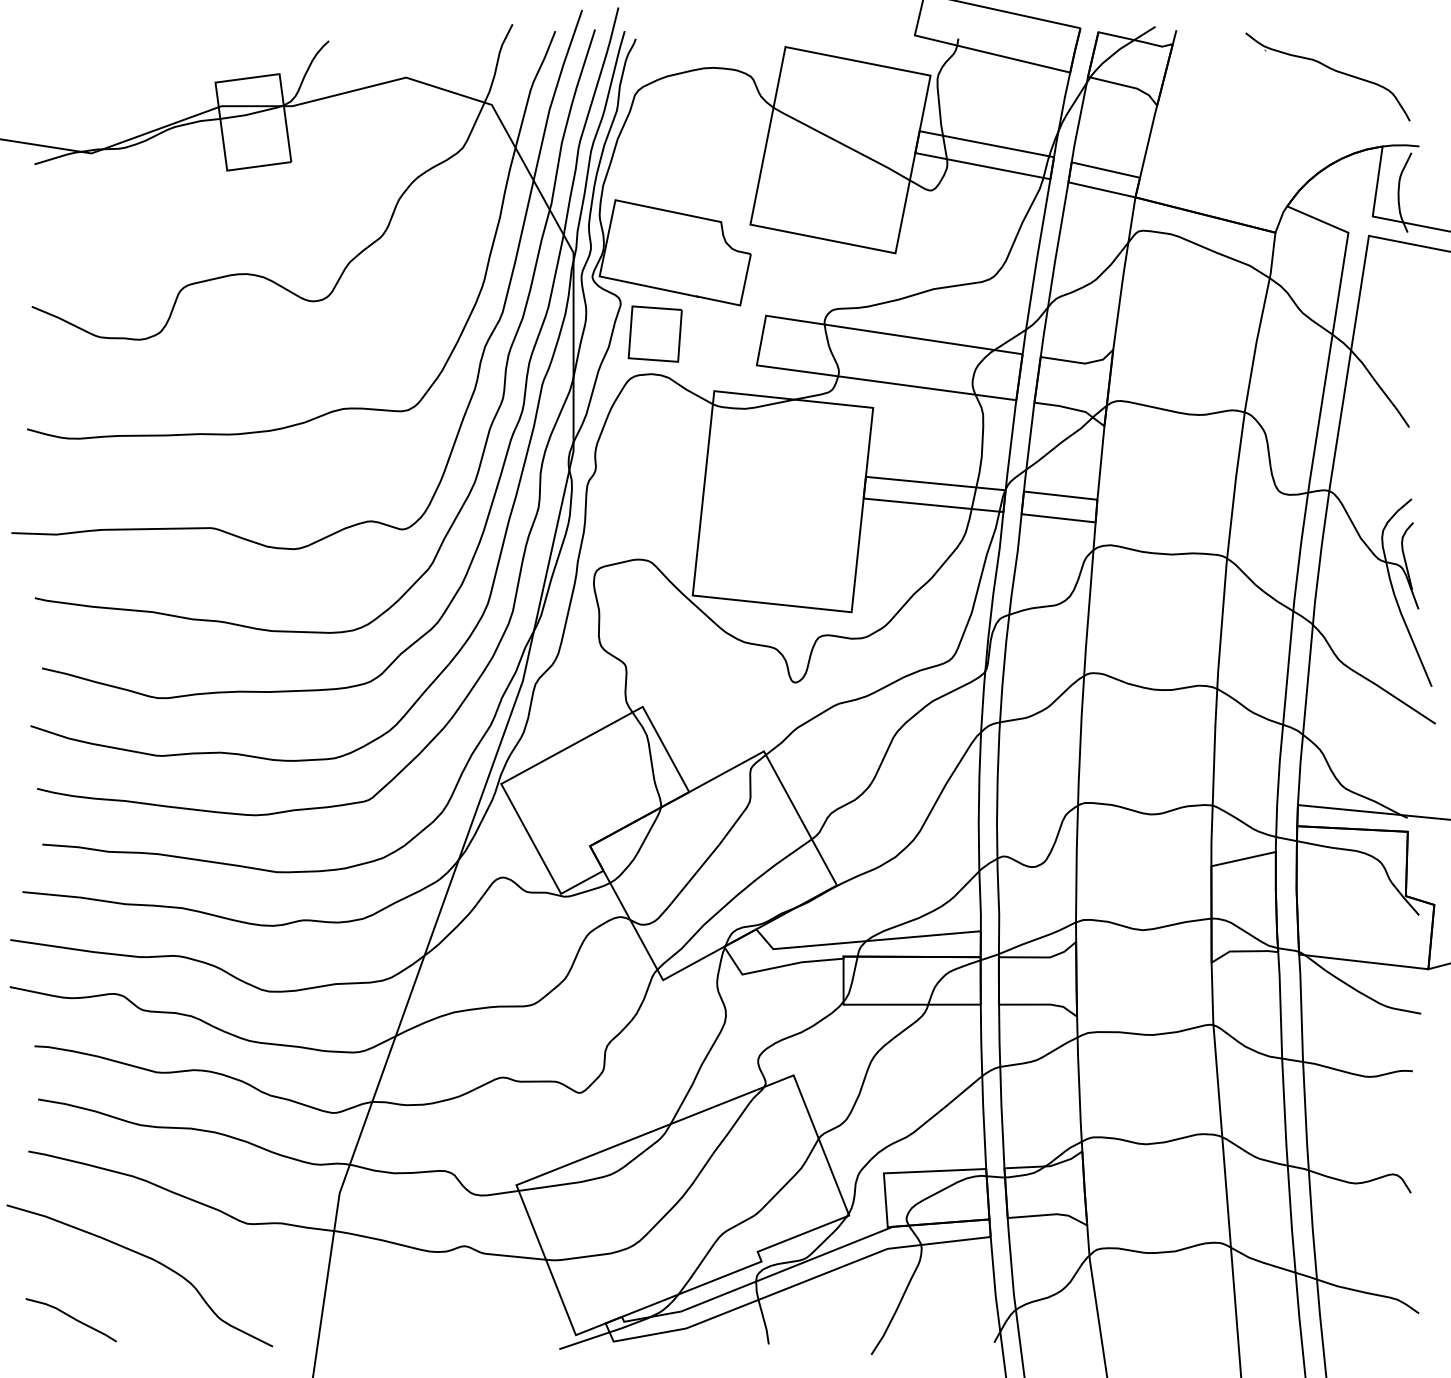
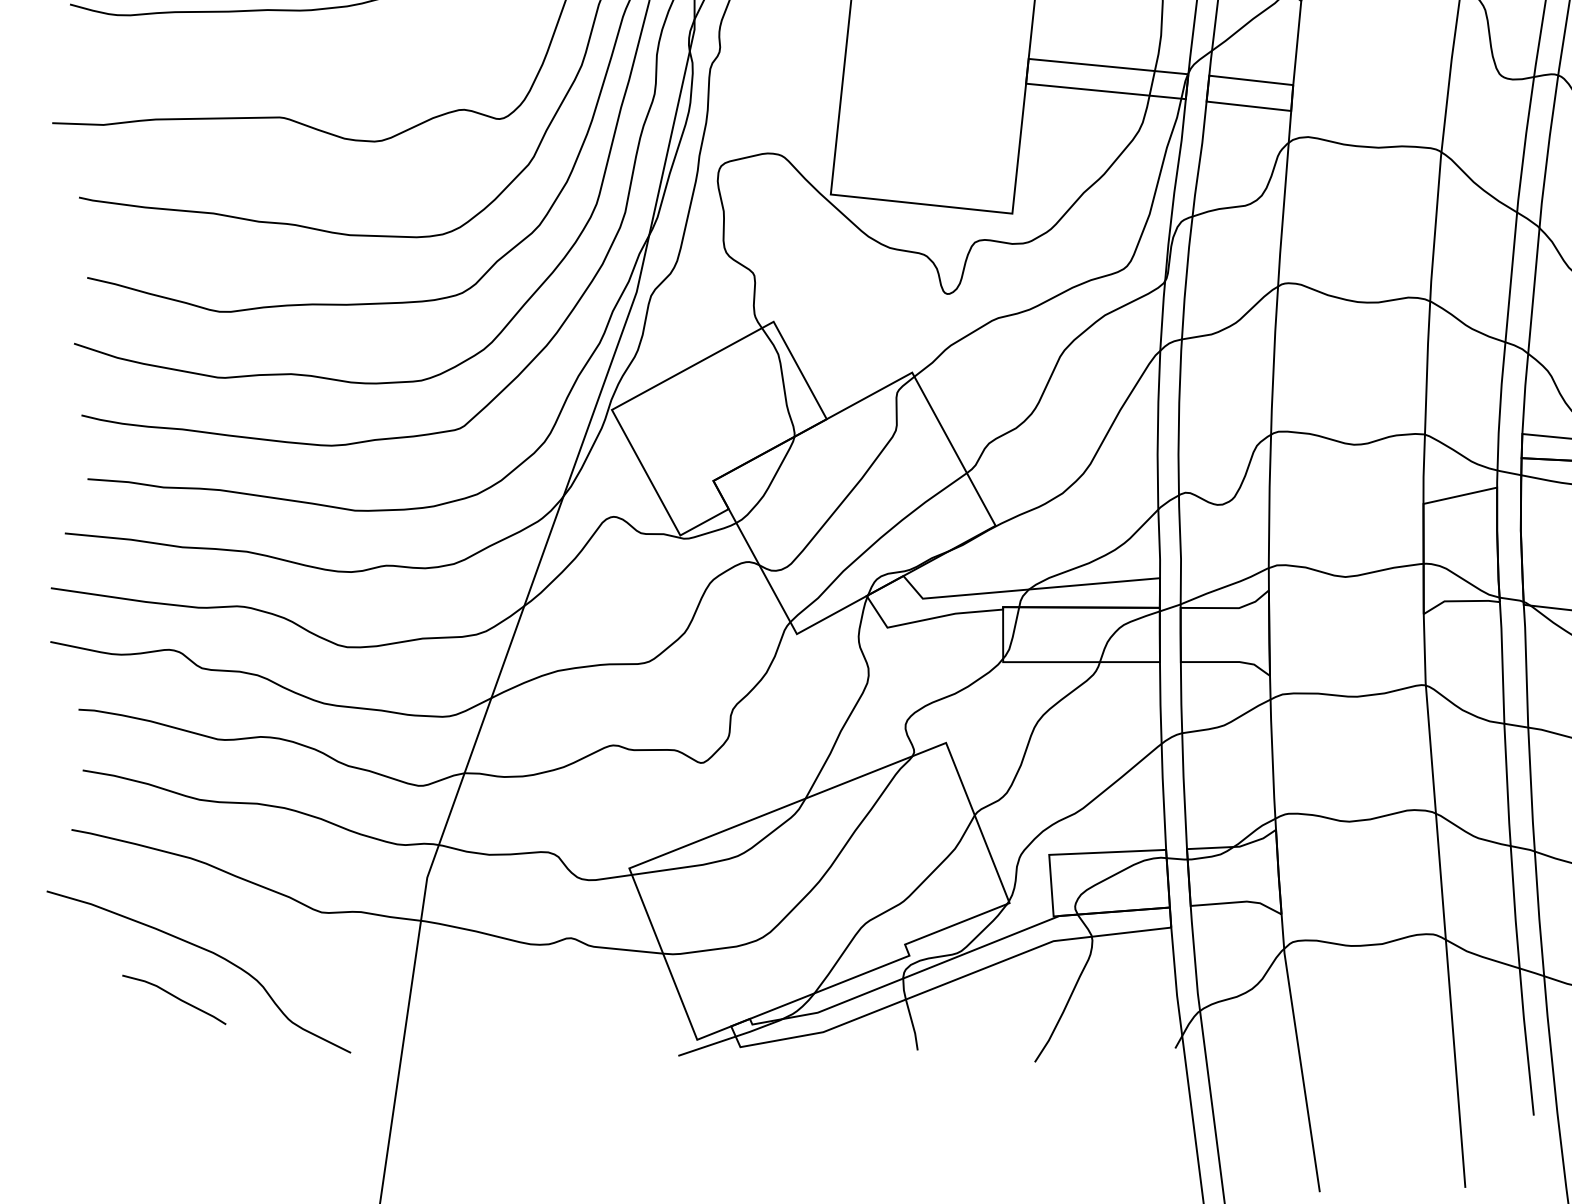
curve: (71, 1318) -> (174, 997), moved

